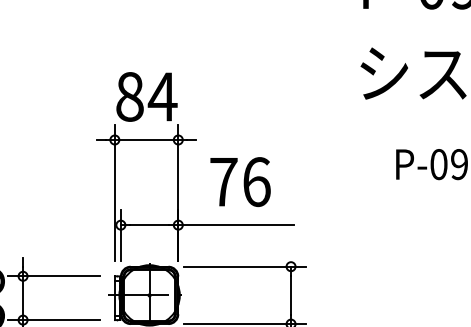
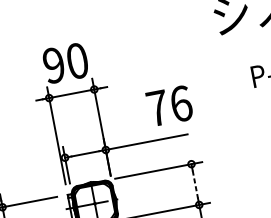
text: (146, 96) -> (65, 62), 84 -> 90
text: (240, 182) -> (169, 106), moved
line: (291, 295) -> (195, 184), solid -> dashed

